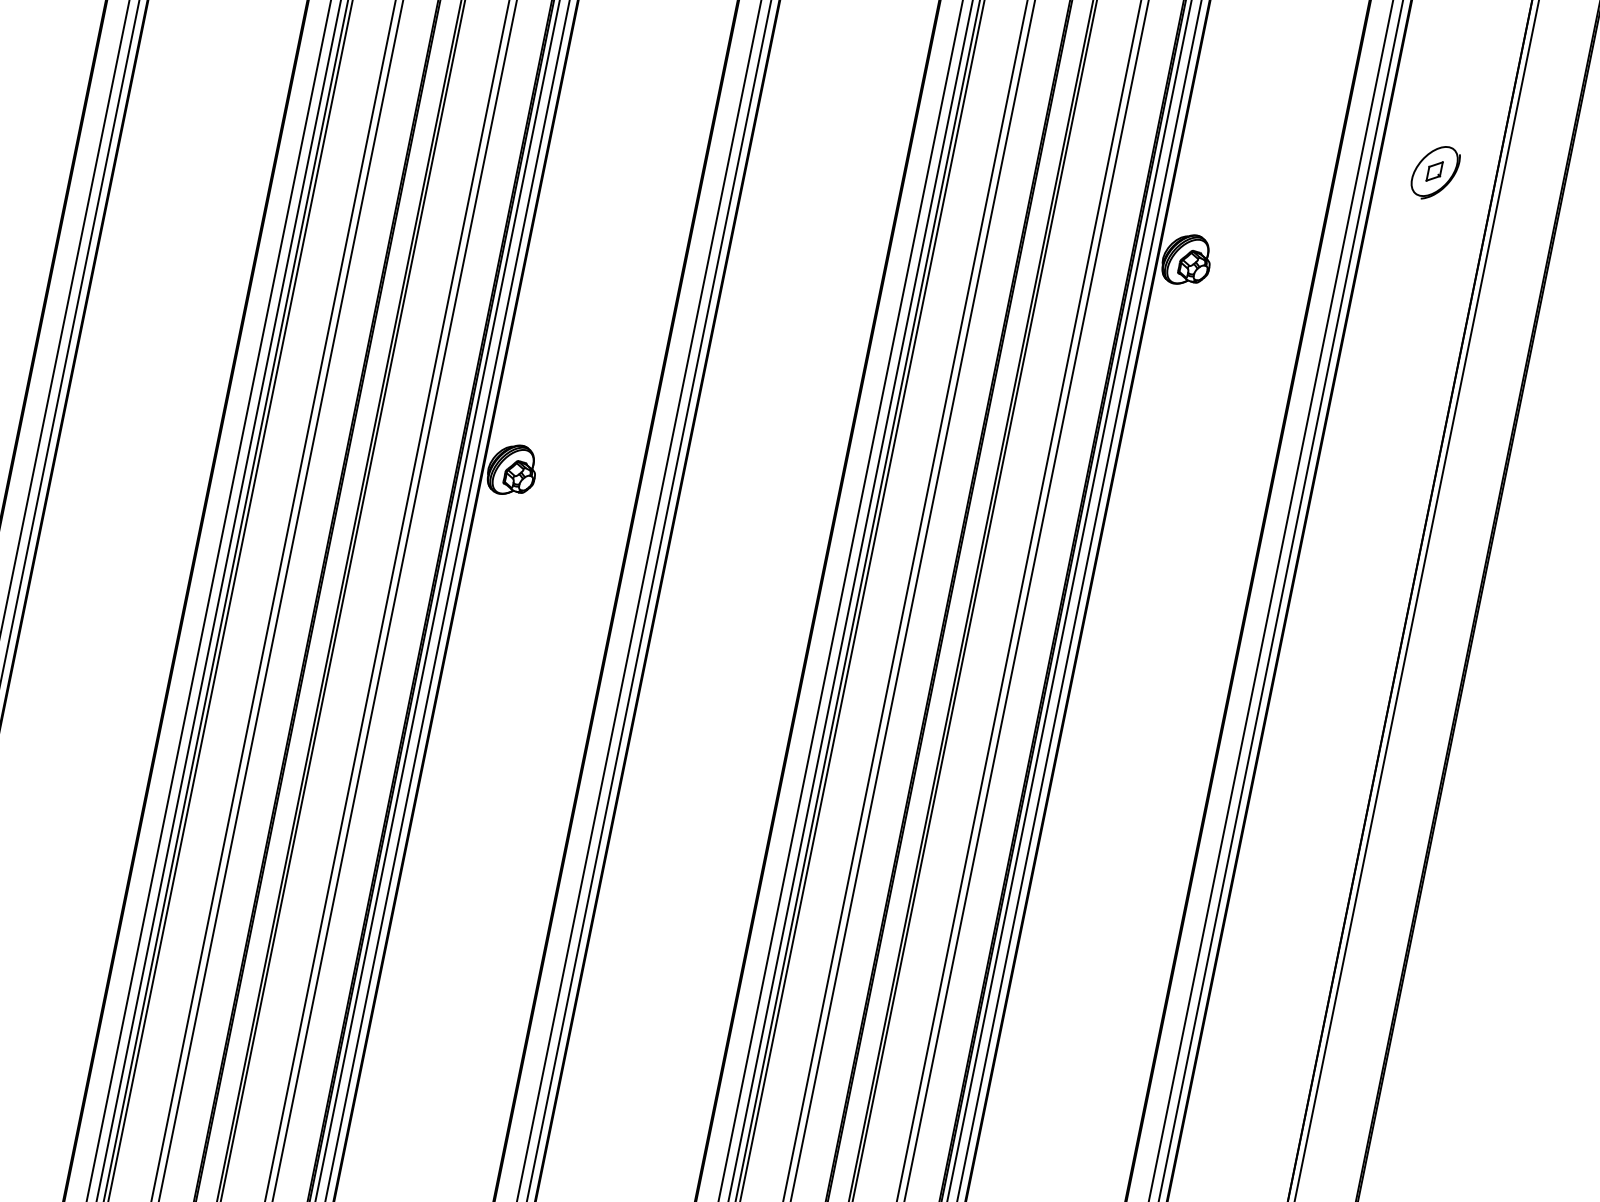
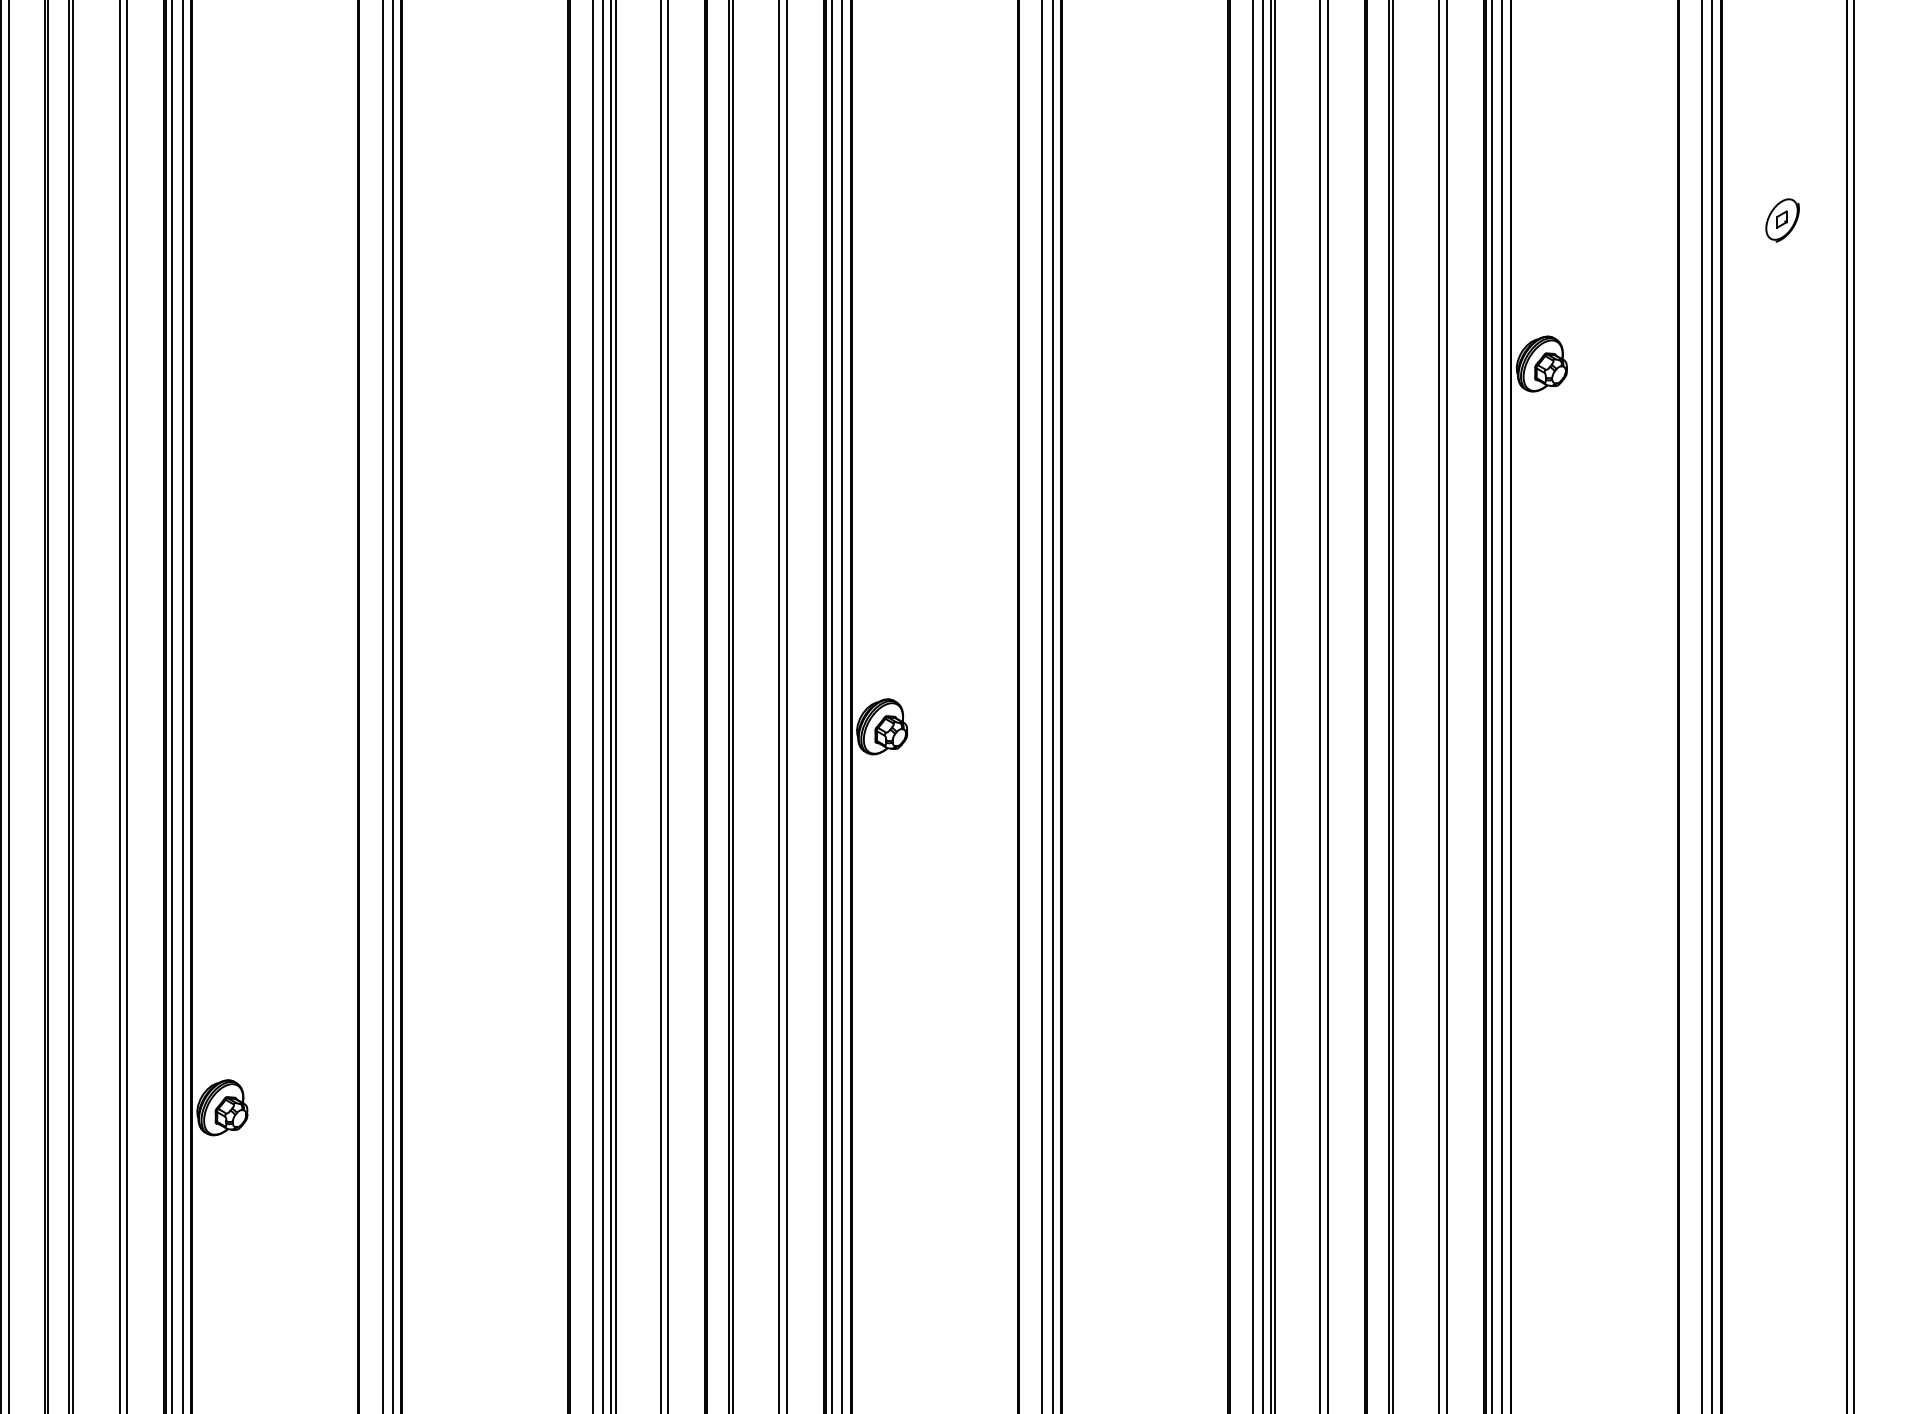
part: (1435, 172) -> (1782, 220), size x0.71

